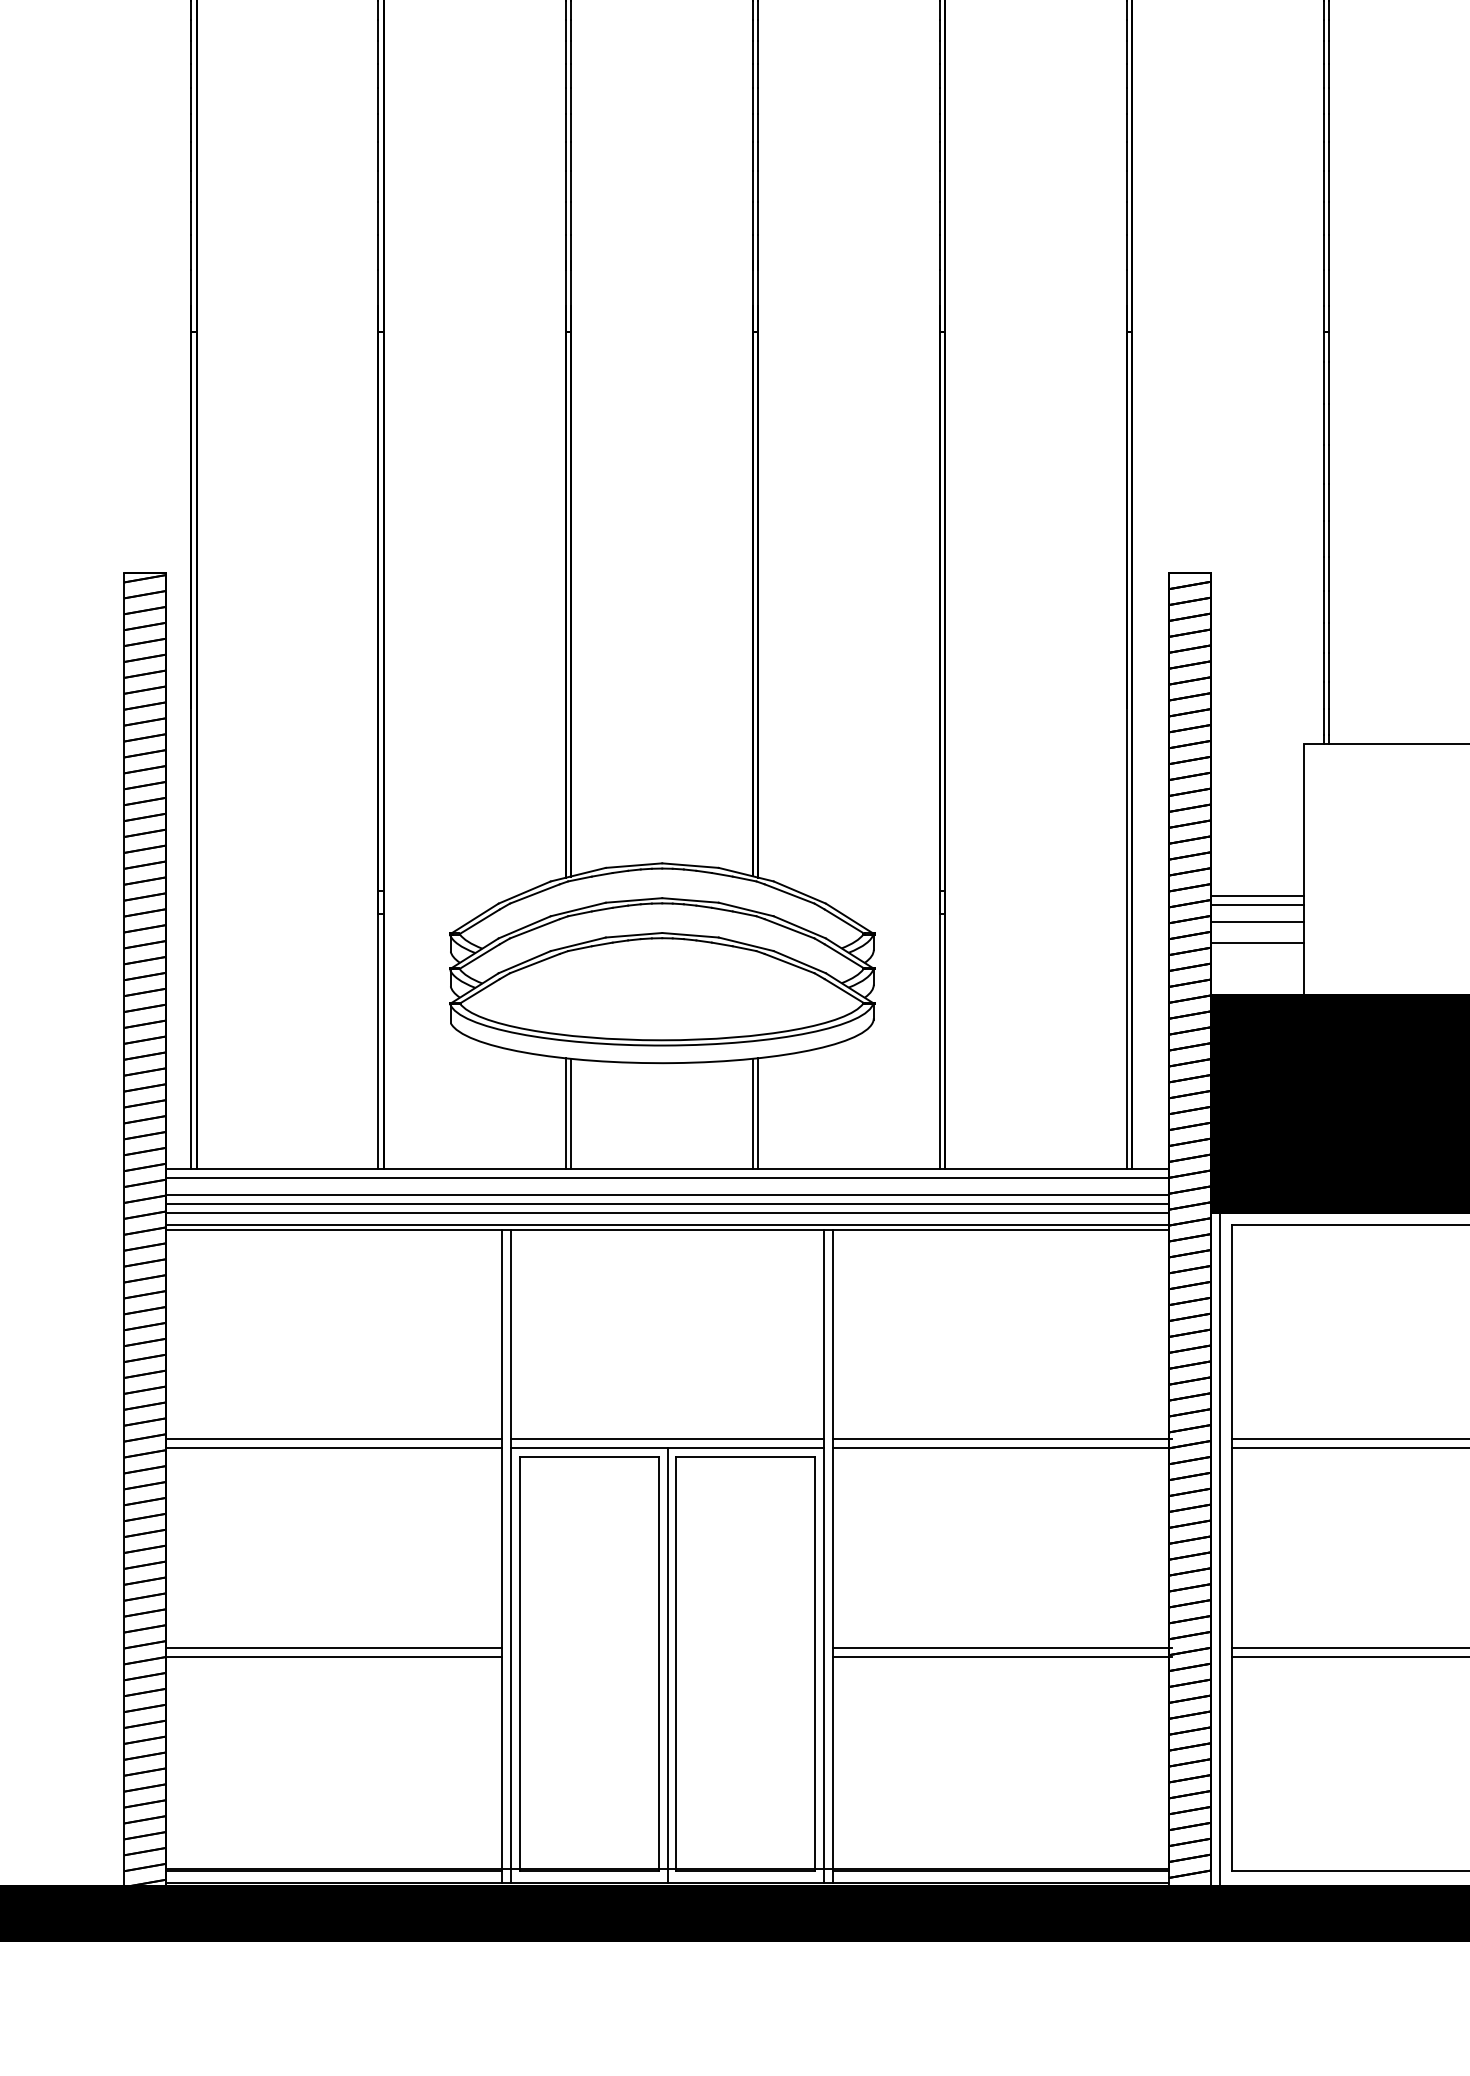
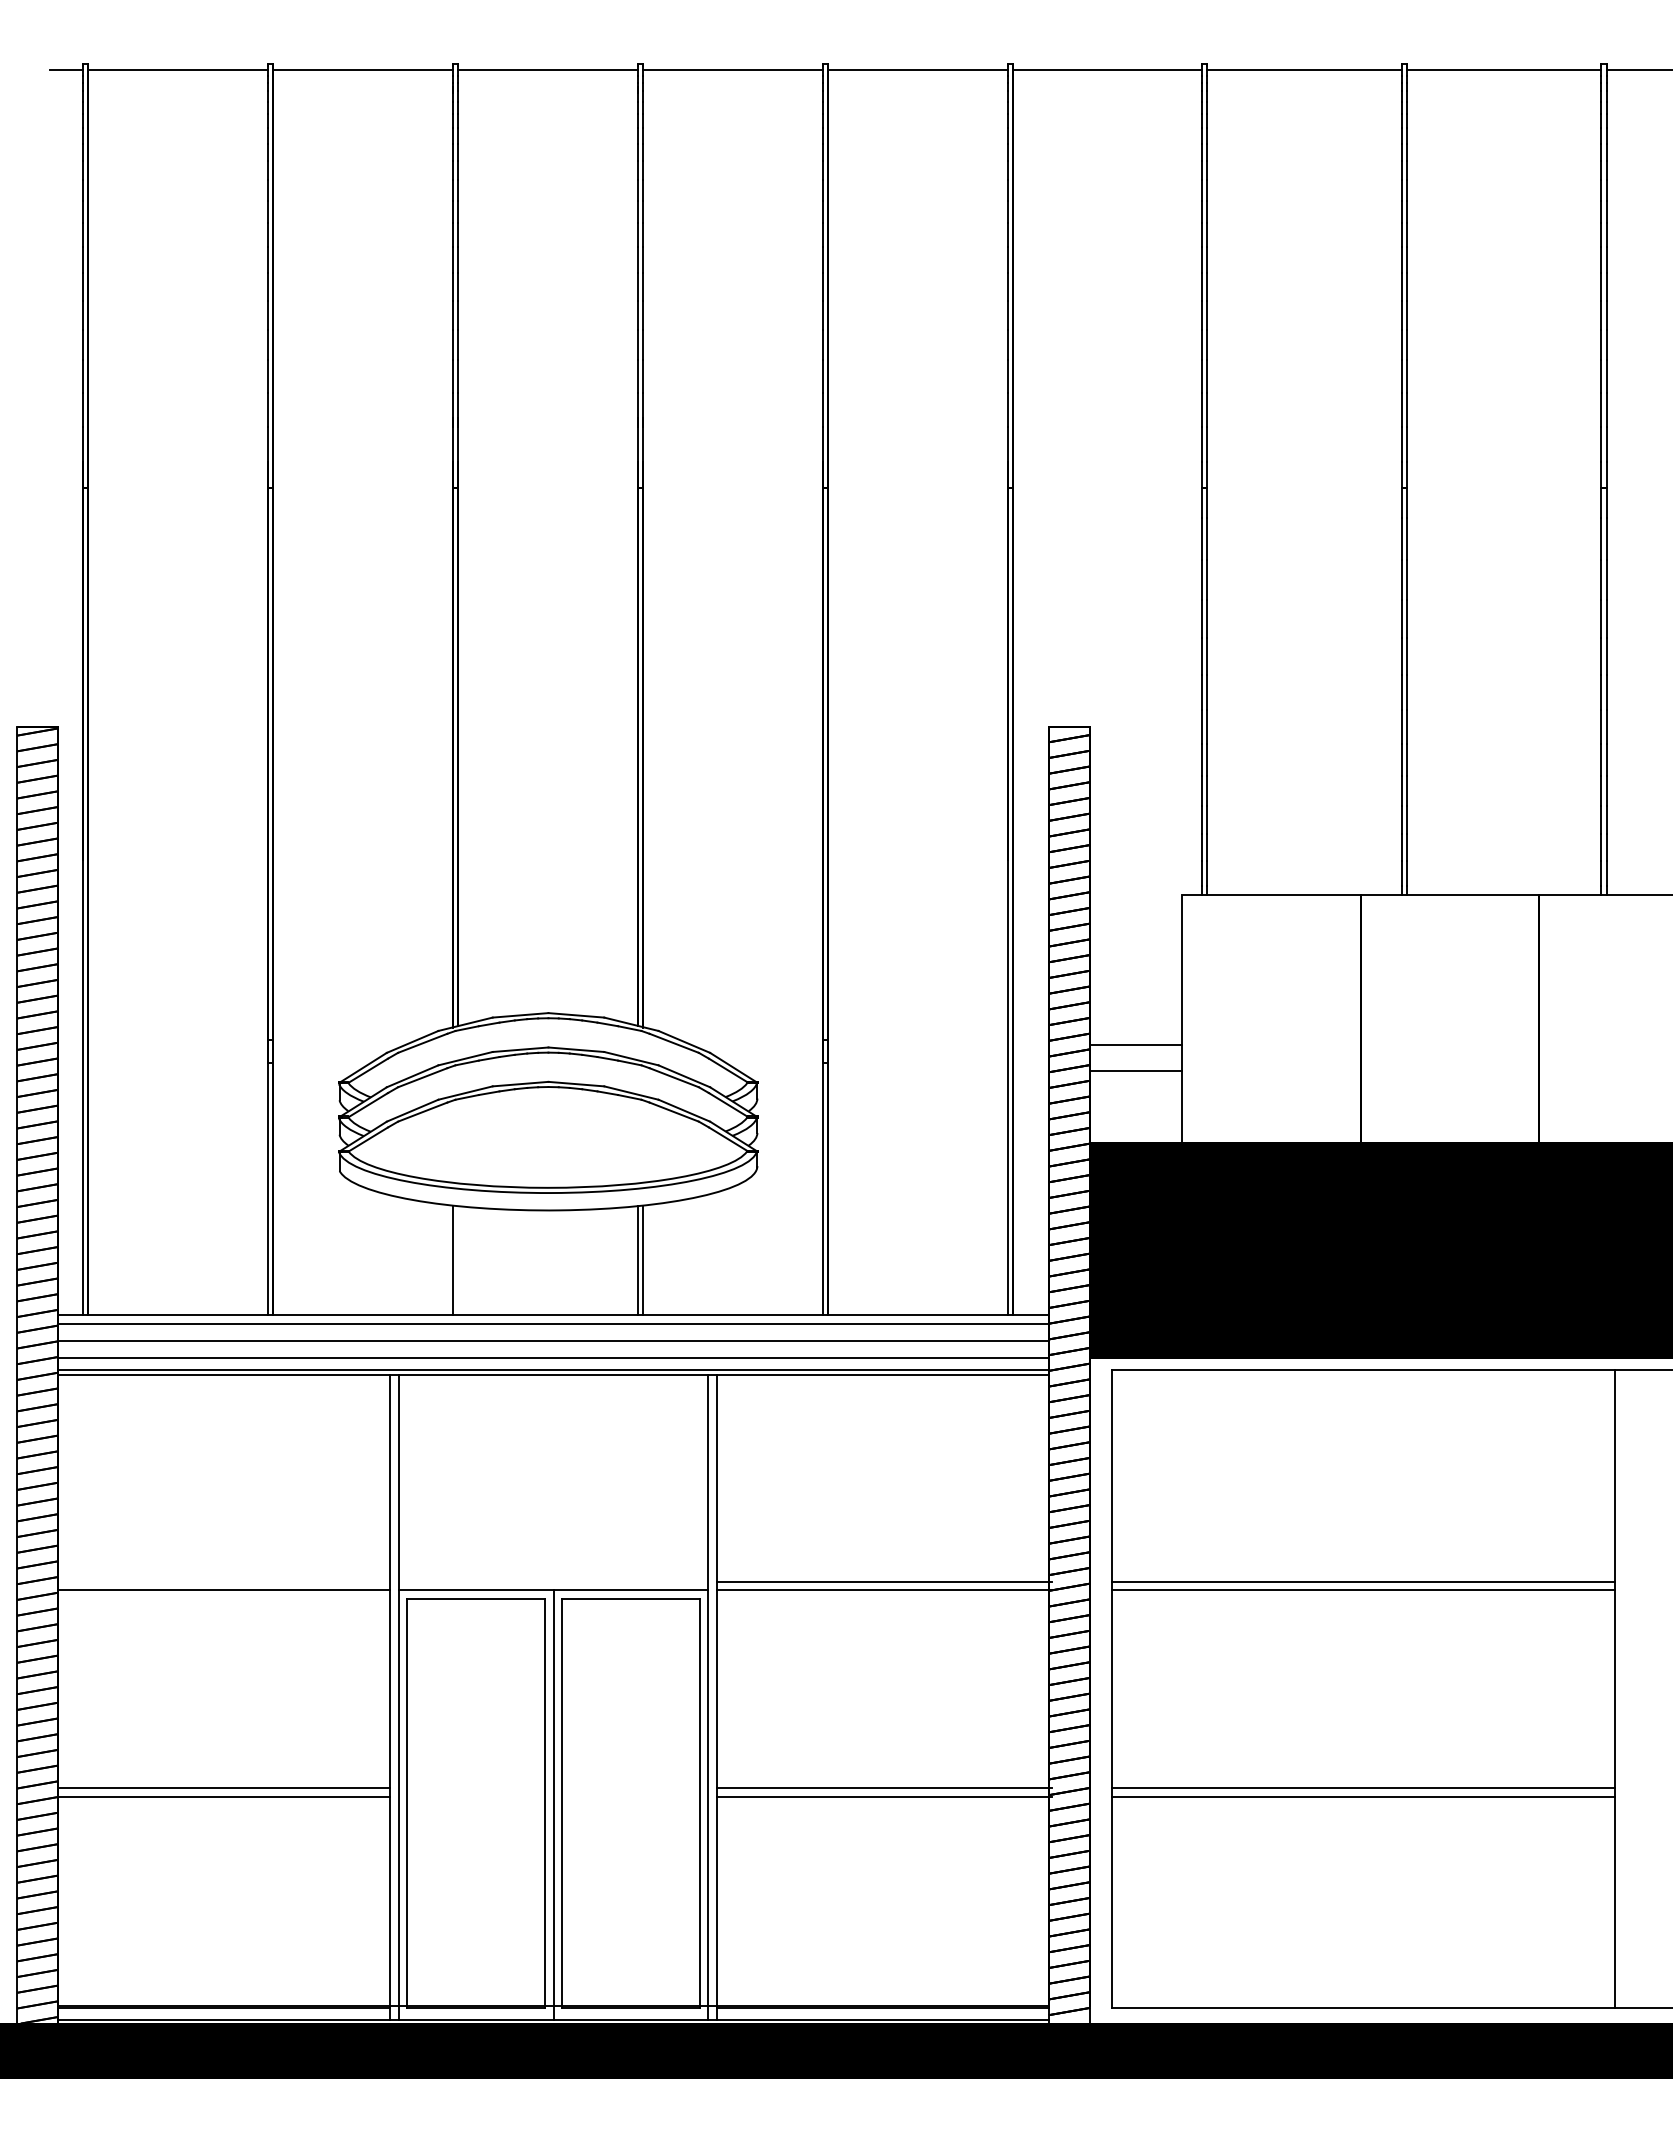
line: (1257, 905) -> (1136, 1054), removed
line: (1257, 942) -> (1136, 1091), removed
line: (571, 1113) -> (458, 1260), removed
line: (667, 1203) -> (553, 1349), removed
line: (334, 1438) -> (224, 1581), removed
line: (667, 1438) -> (553, 1581), removed
line: (1220, 1549) -> (1099, 1690), removed

